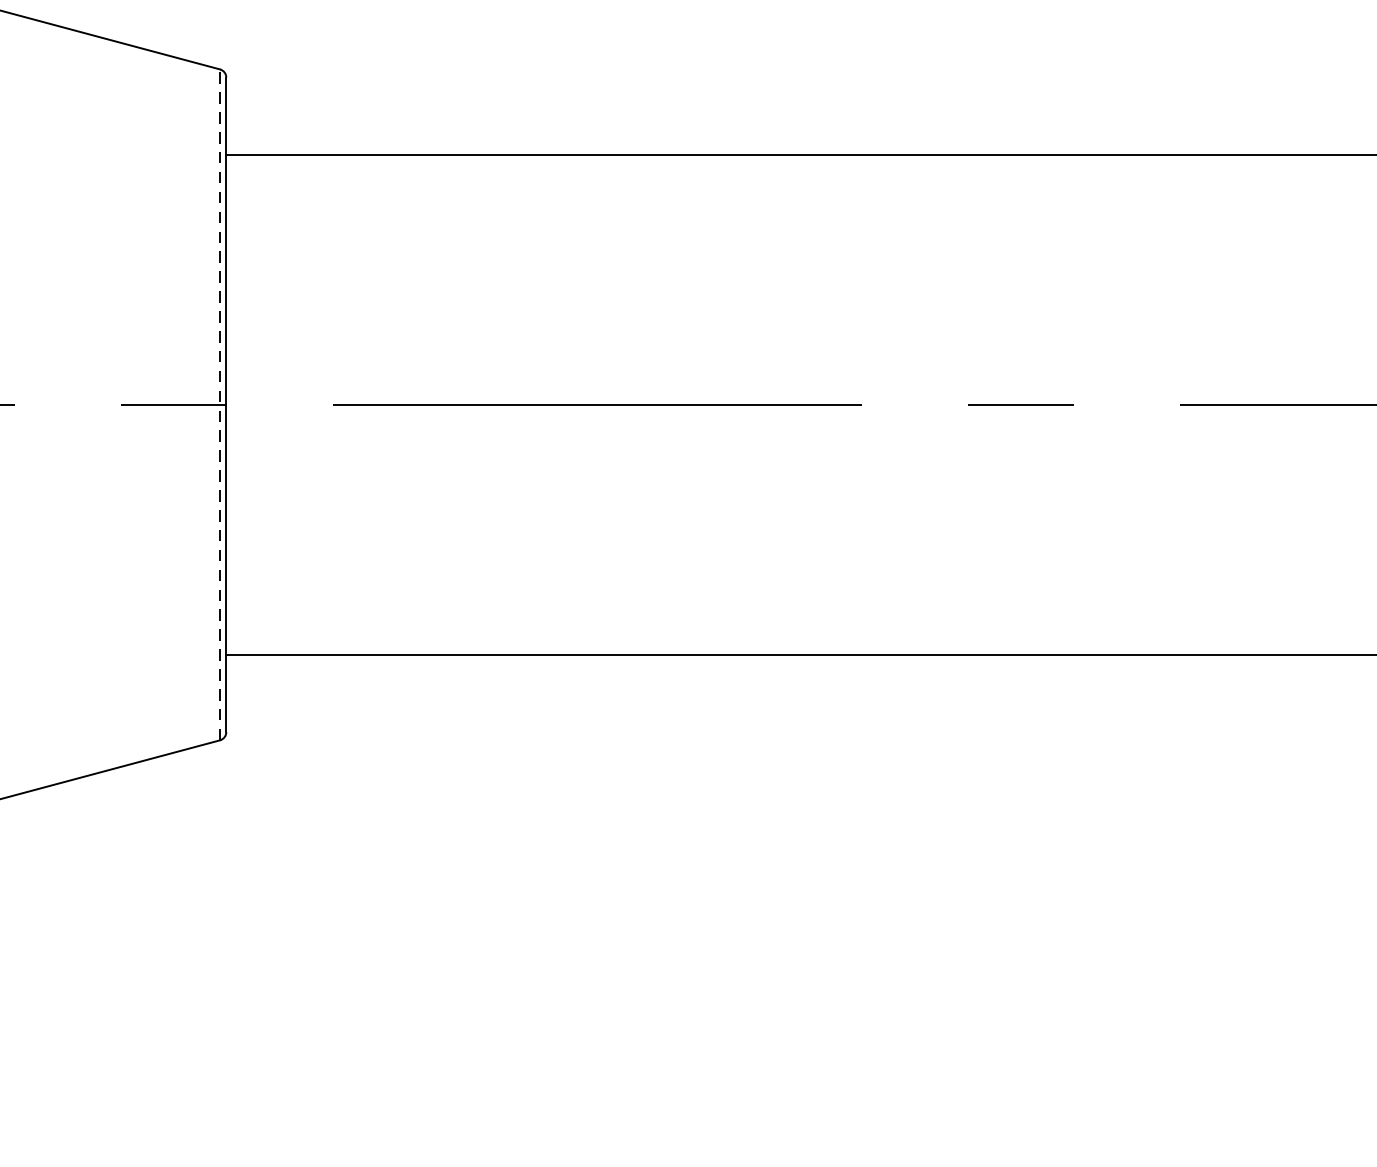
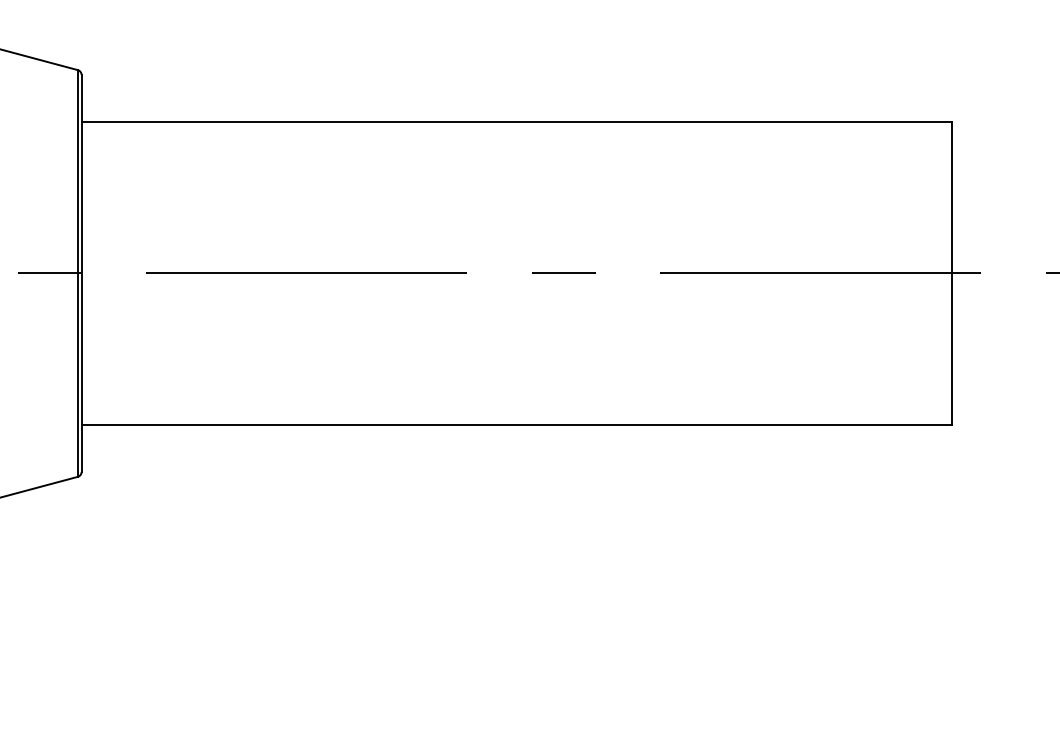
line: (219, 403) -> (77, 272), dashed -> solid

